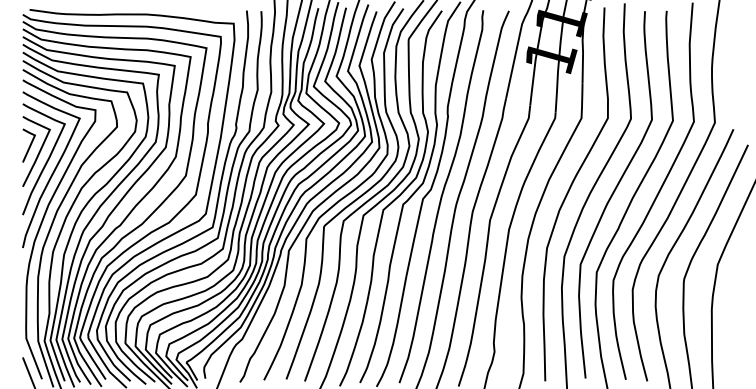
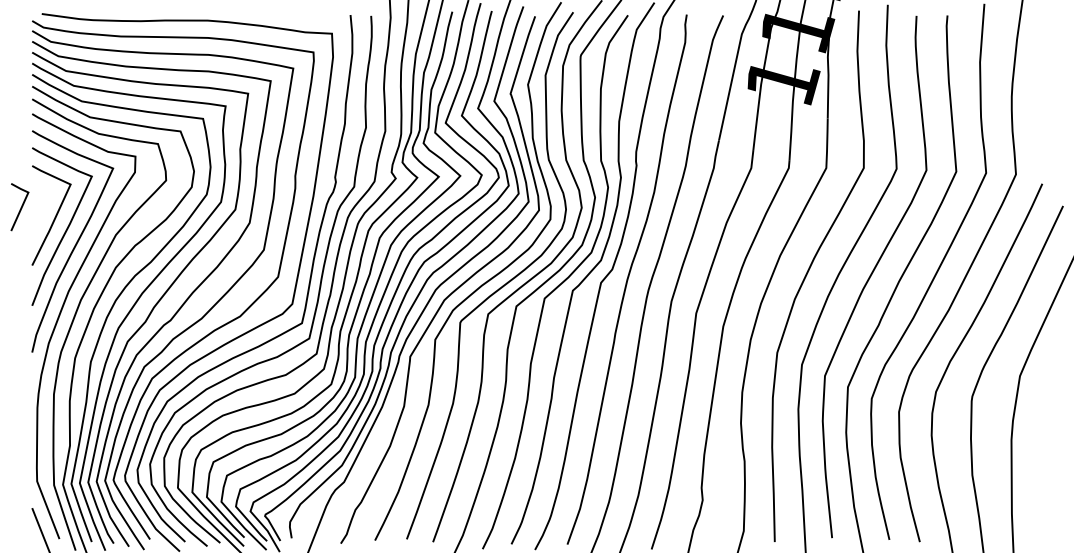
line: (29, 145) -> (20, 207), moved

